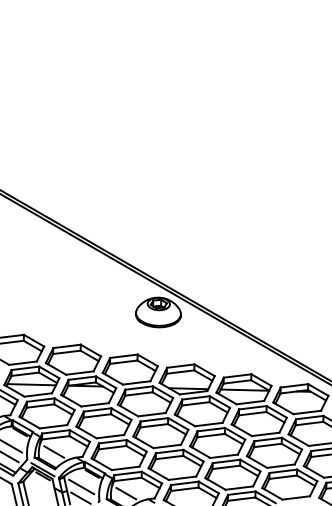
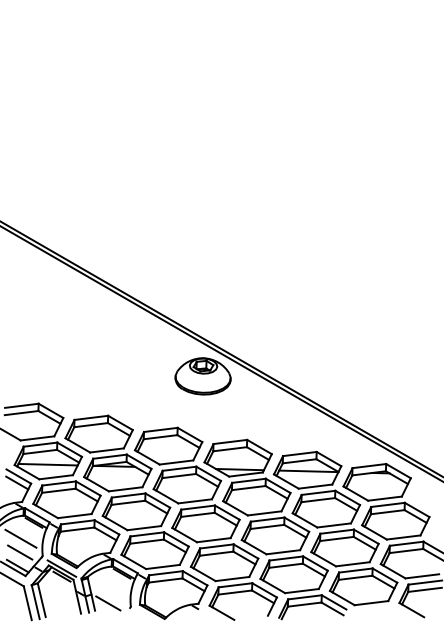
line: (54, 451) -> (75, 546), removed
line: (81, 486) -> (108, 589), removed
line: (126, 493) -> (163, 597), removed

